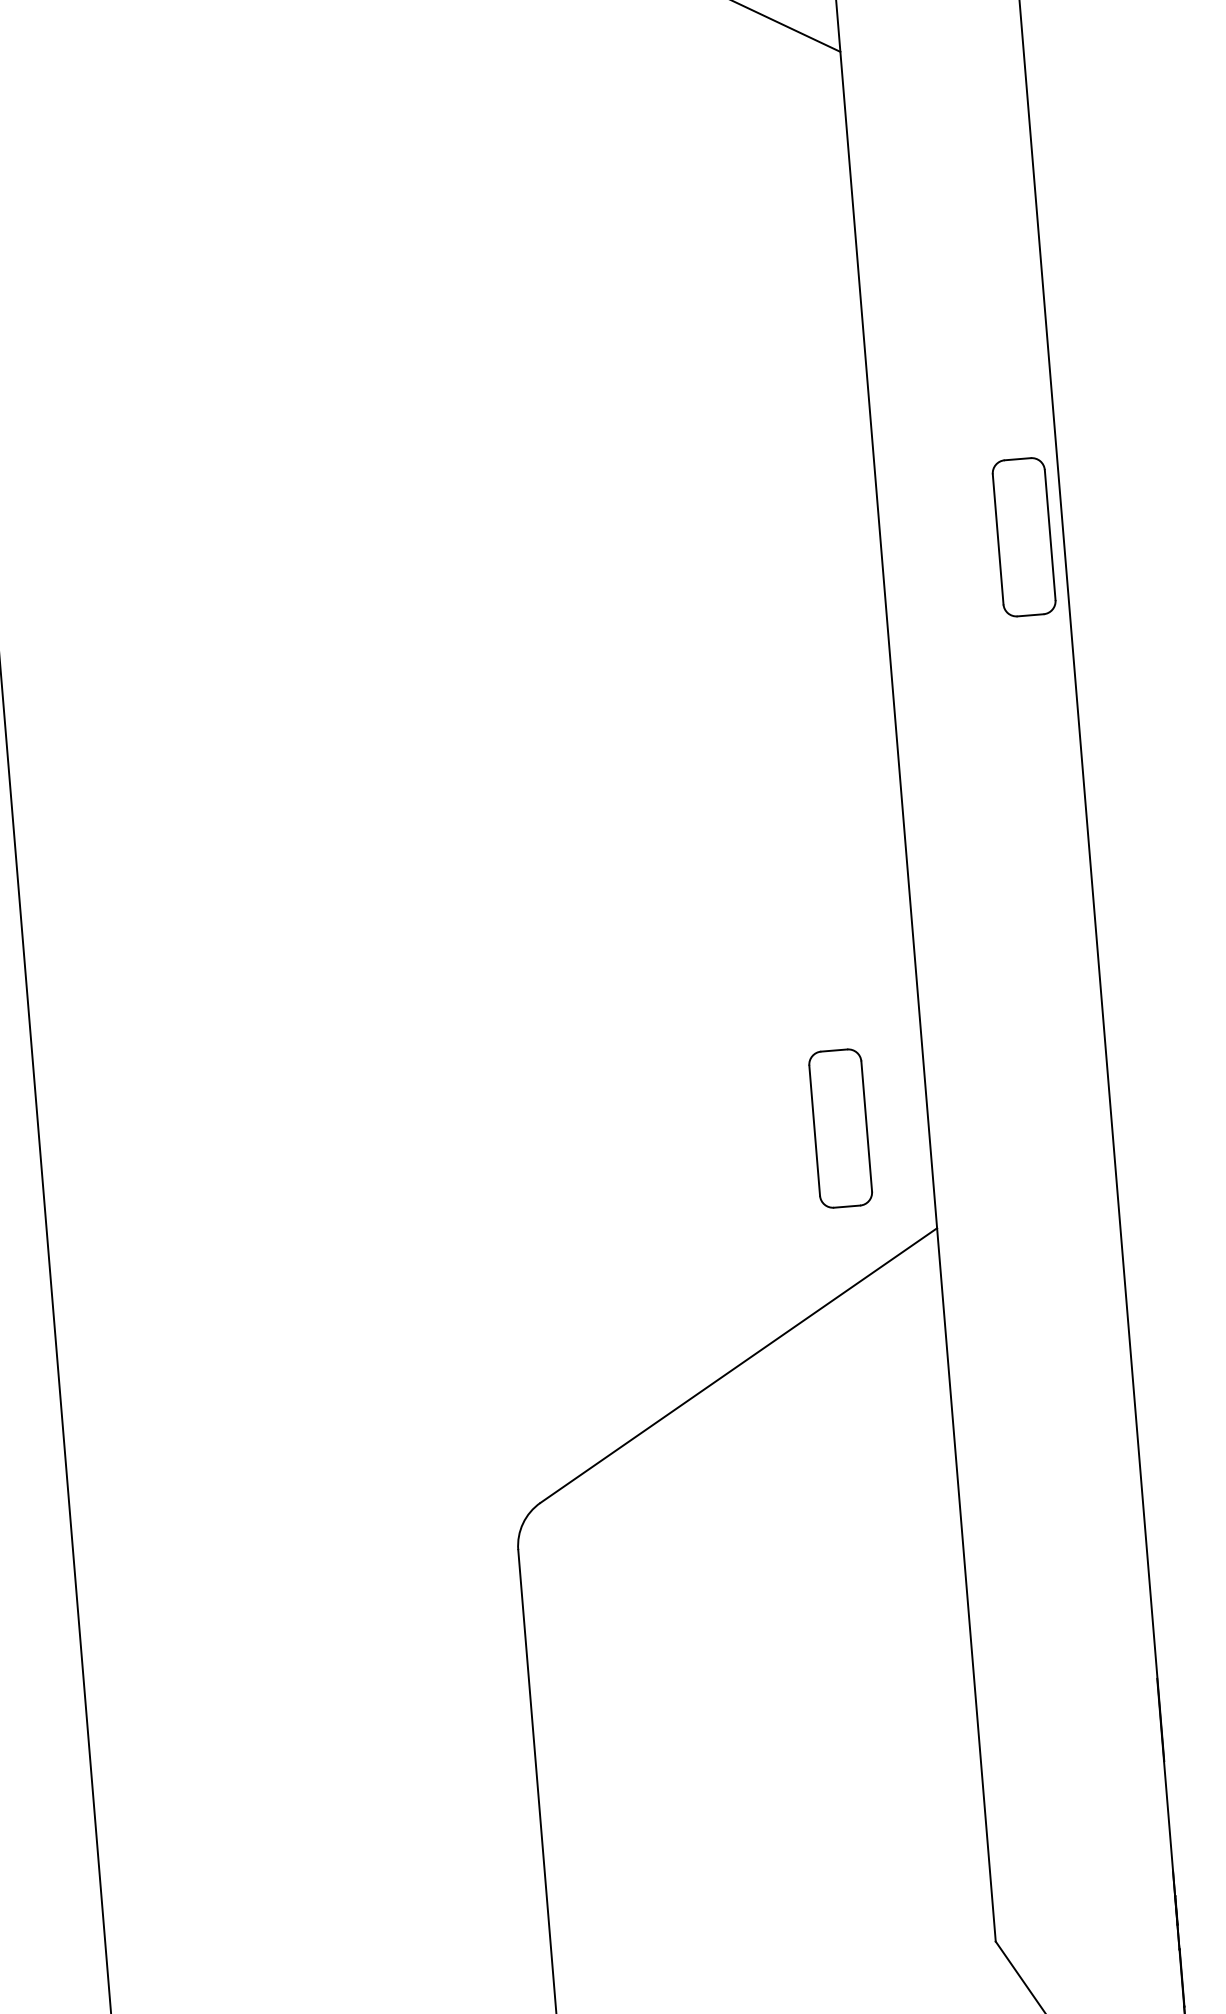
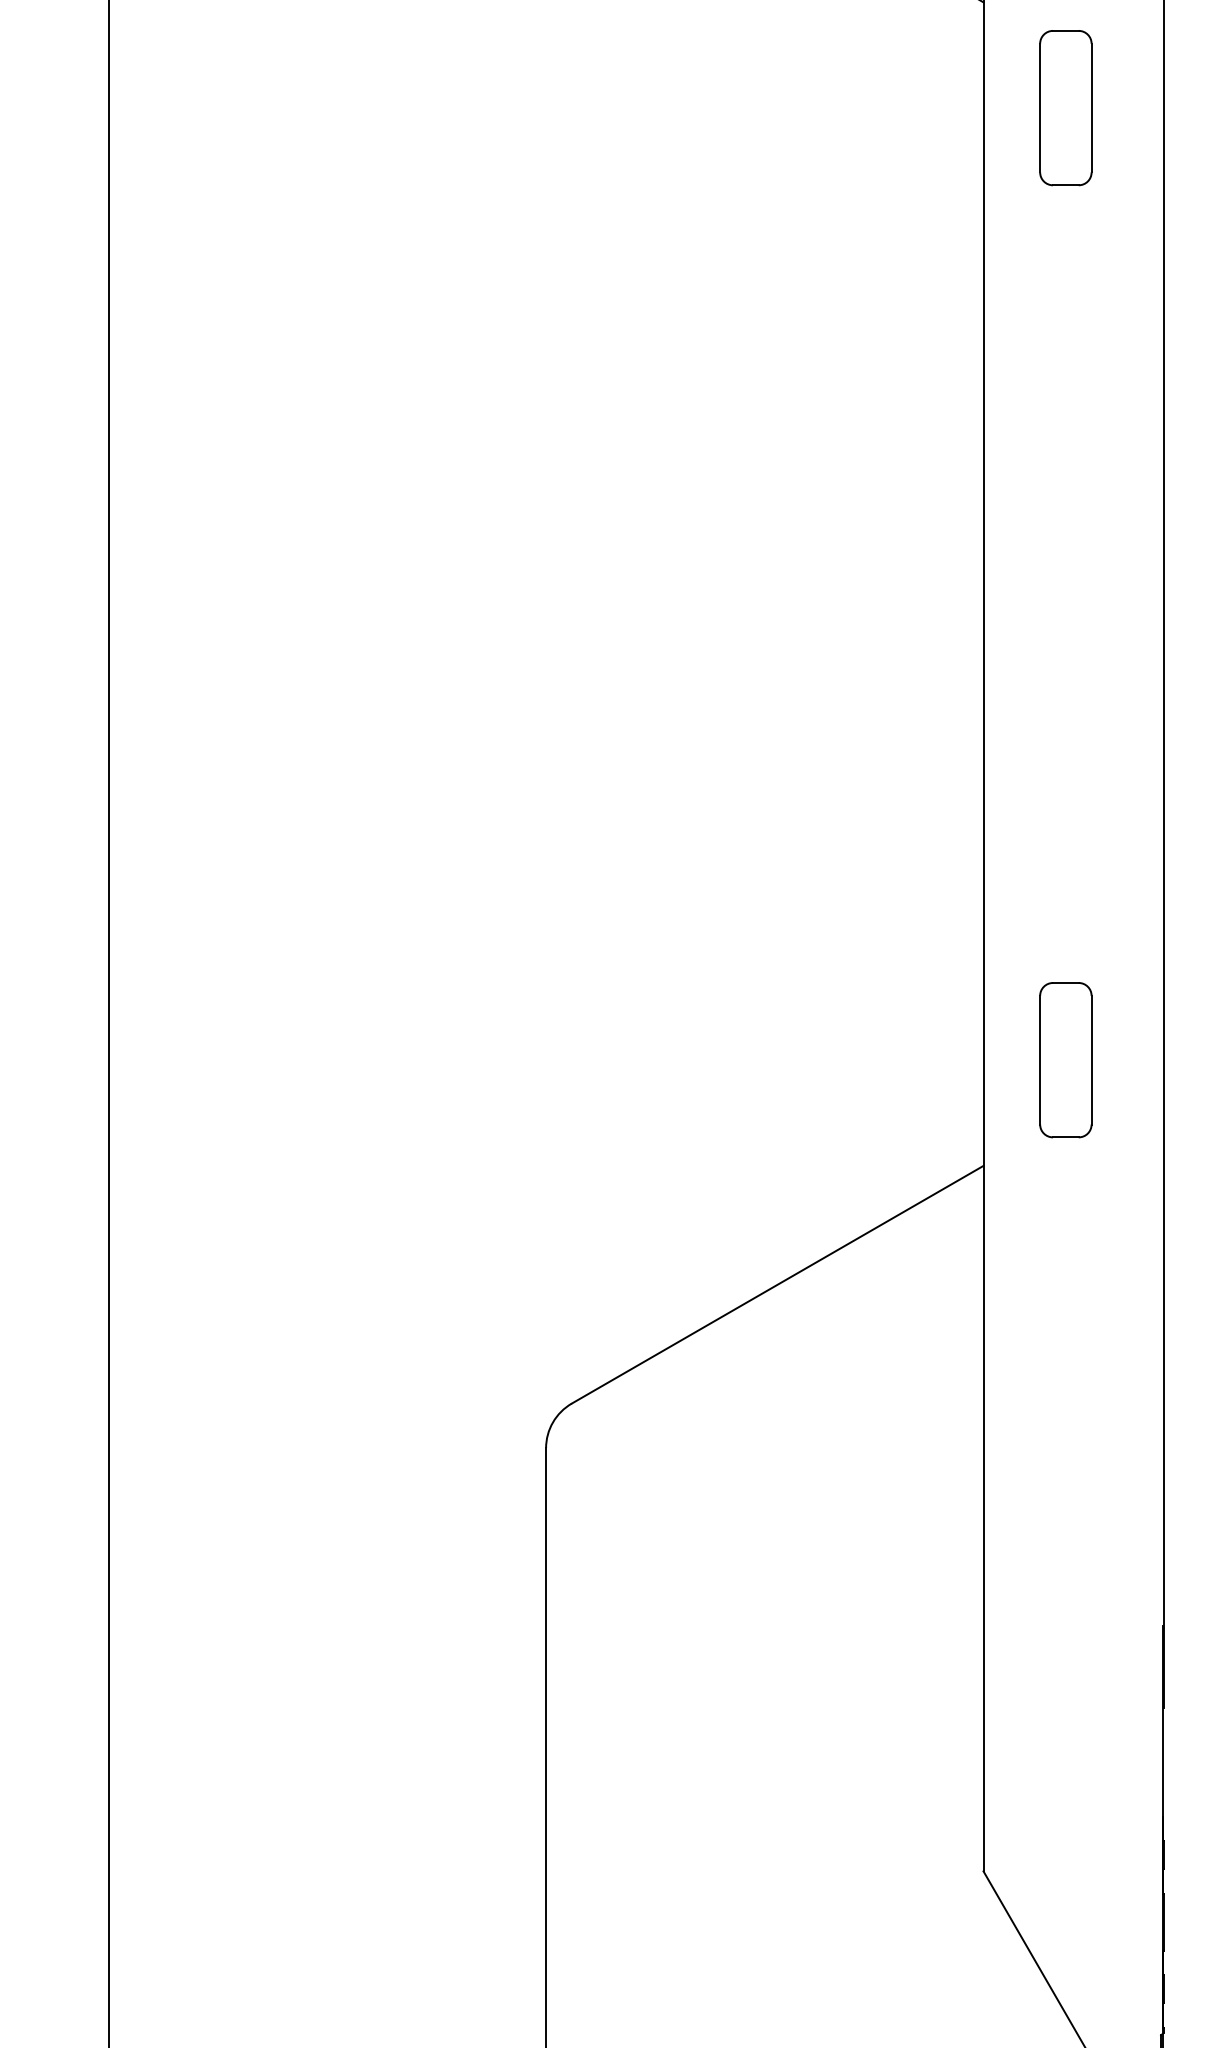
part: (1023, 537) -> (1065, 108), moved
part: (840, 1128) -> (1065, 1060), moved

